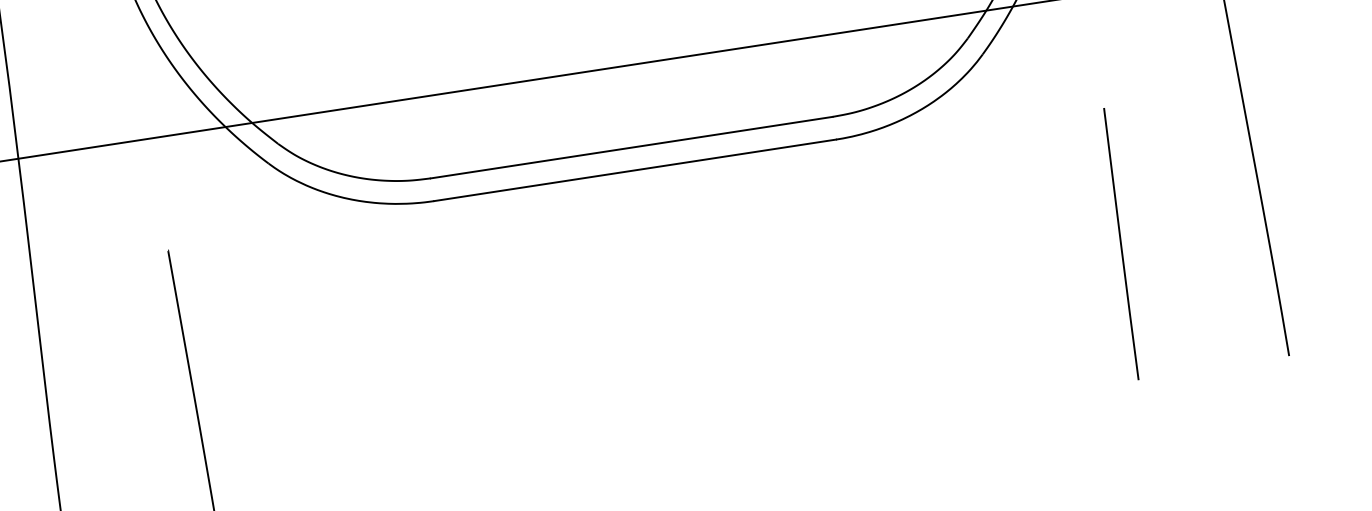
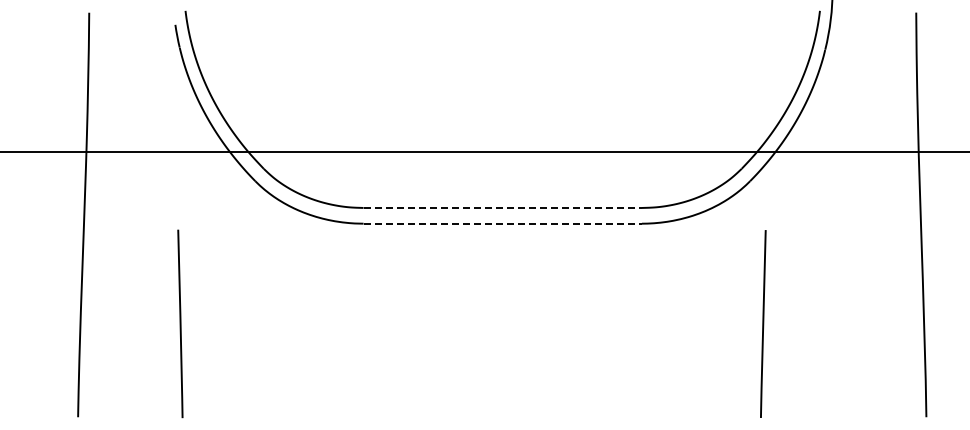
line: (632, 146) -> (503, 207), solid -> dashed
line: (636, 169) -> (503, 223), solid -> dashed
line: (1121, 243) -> (763, 323), moved

